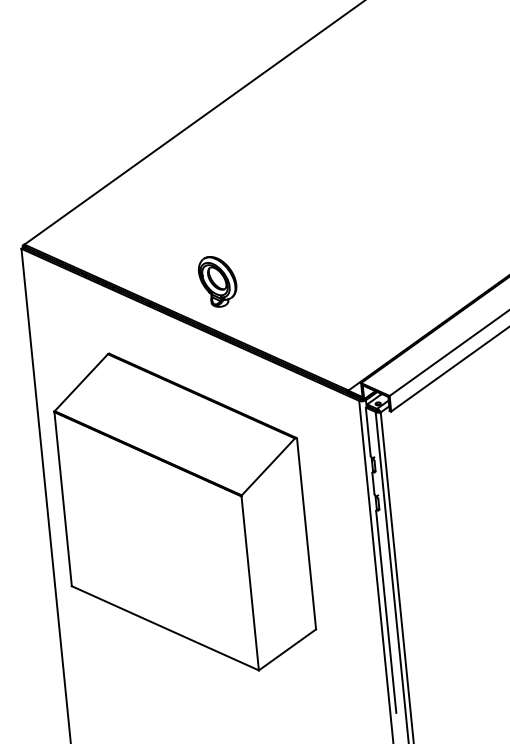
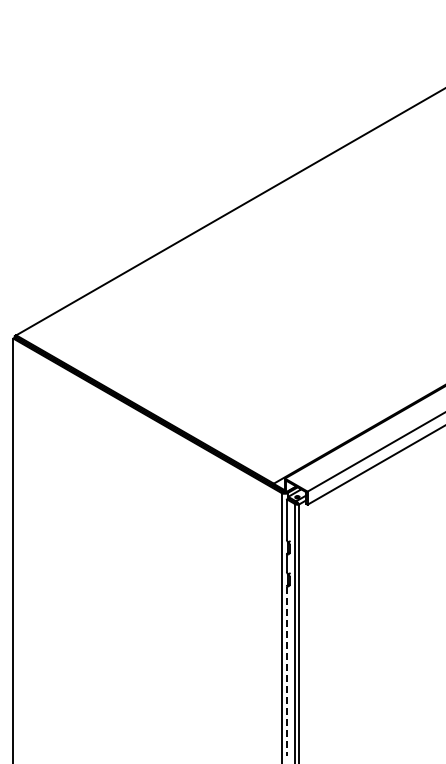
part: (218, 281) -> (174, 382), removed
part: (183, 512) -> (126, 571), removed
line: (385, 612) -> (286, 671), solid -> dashed

